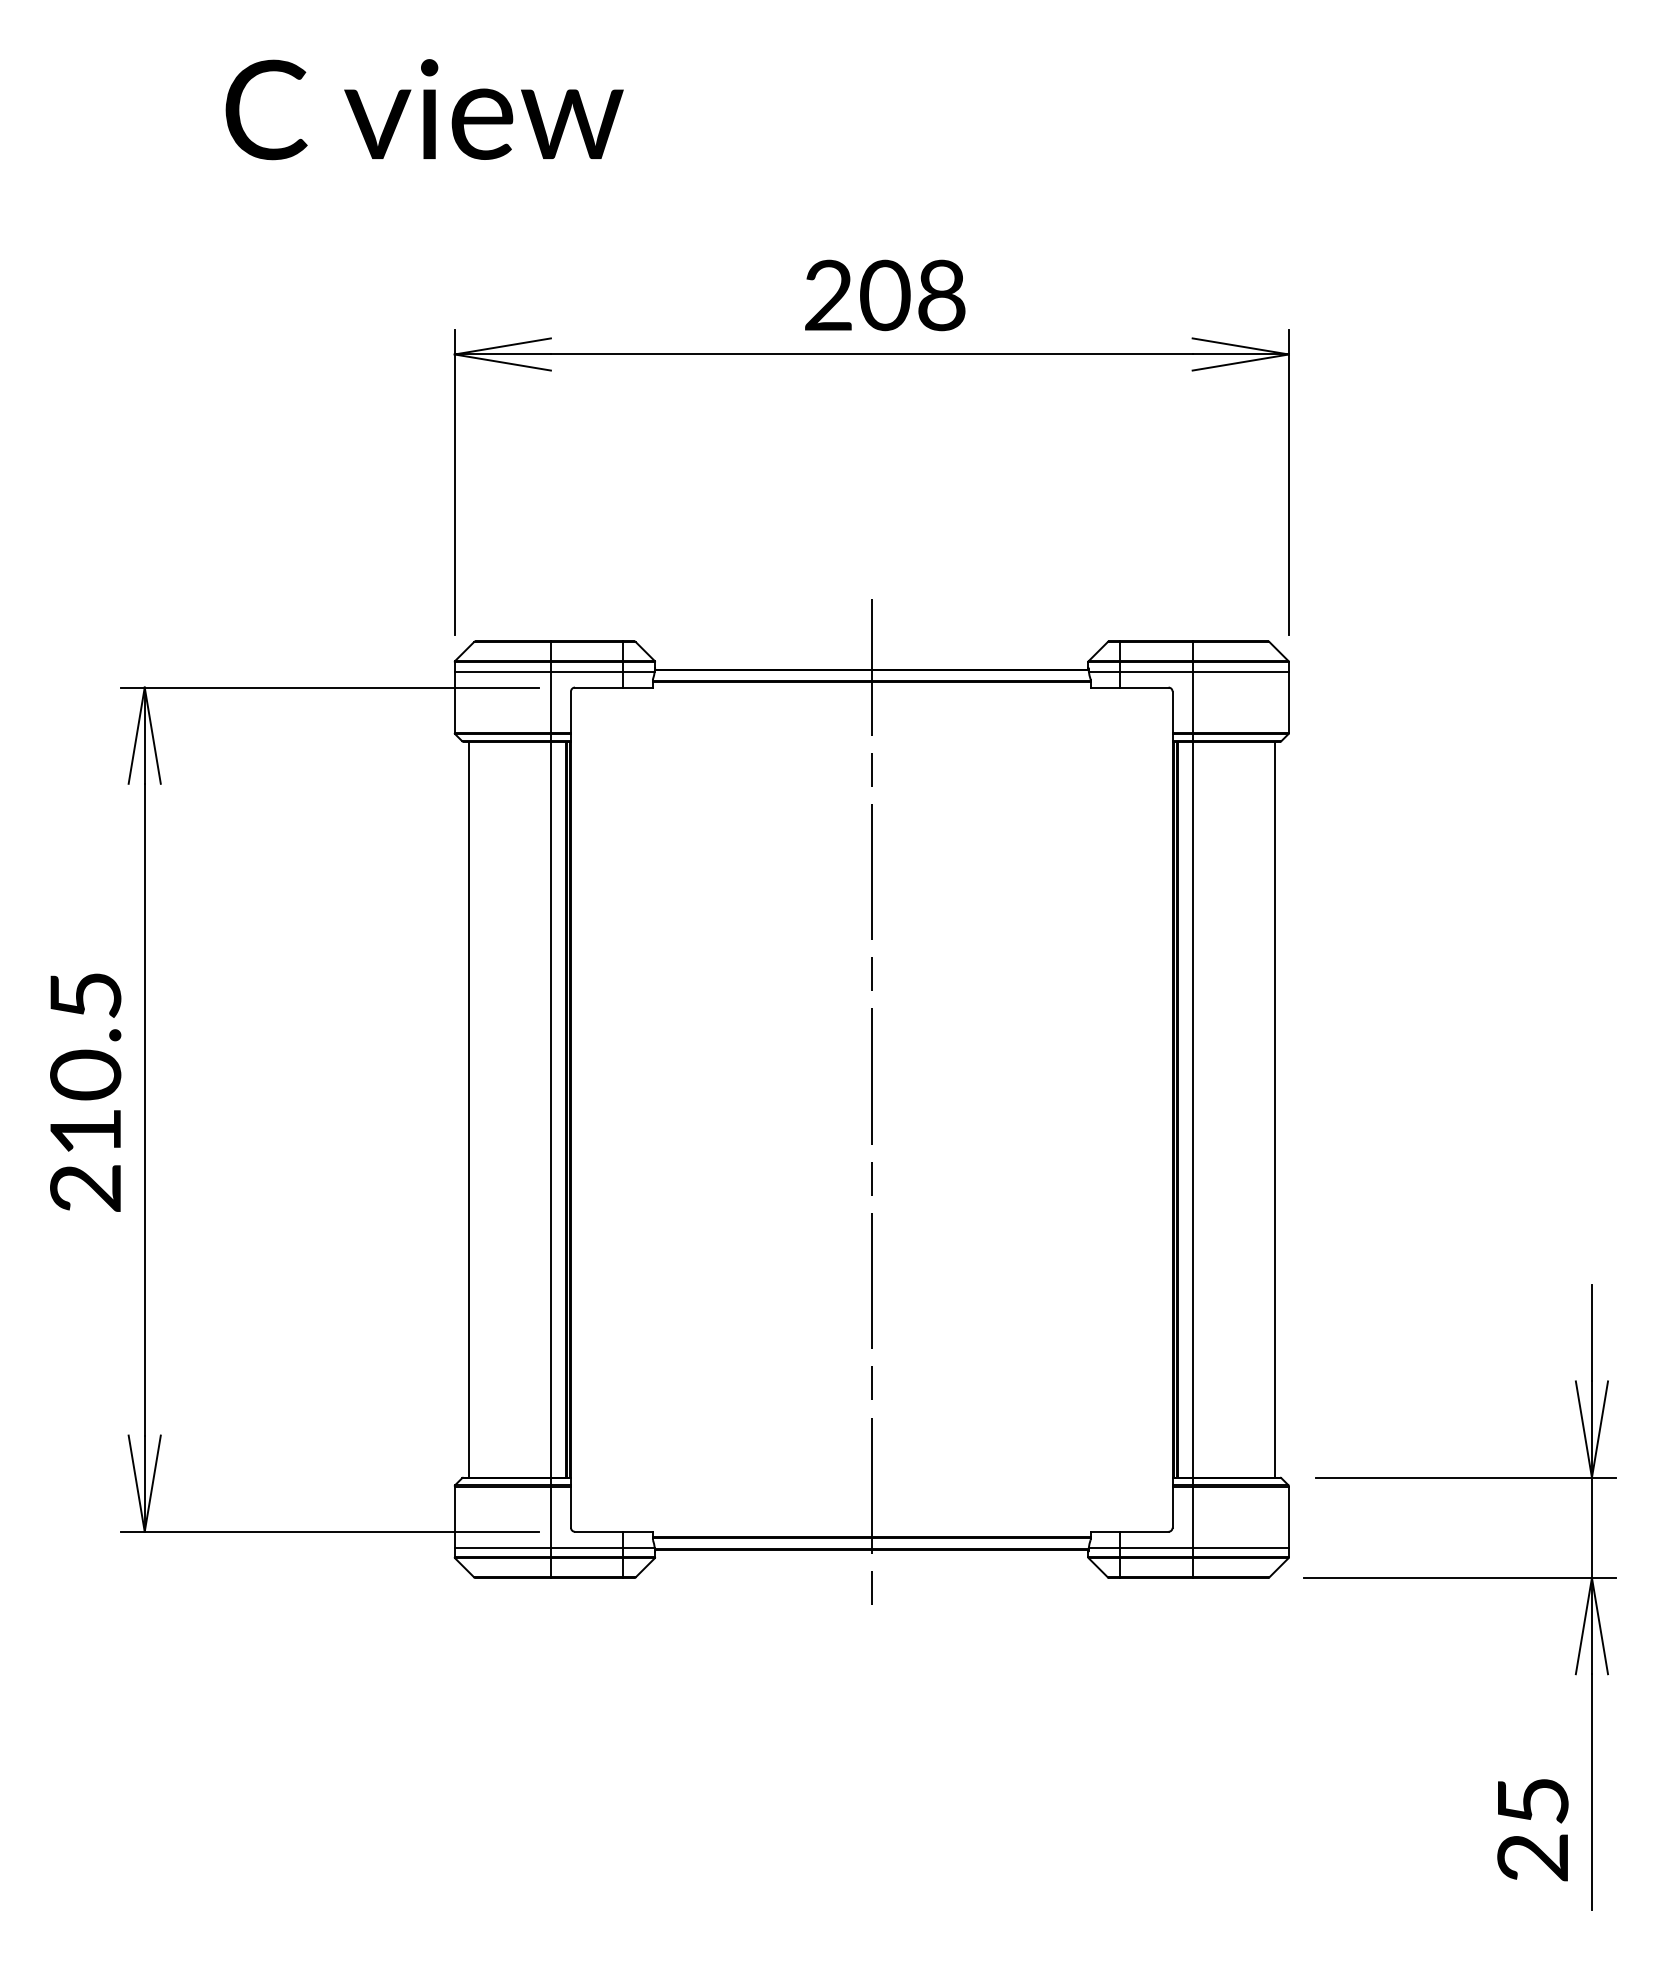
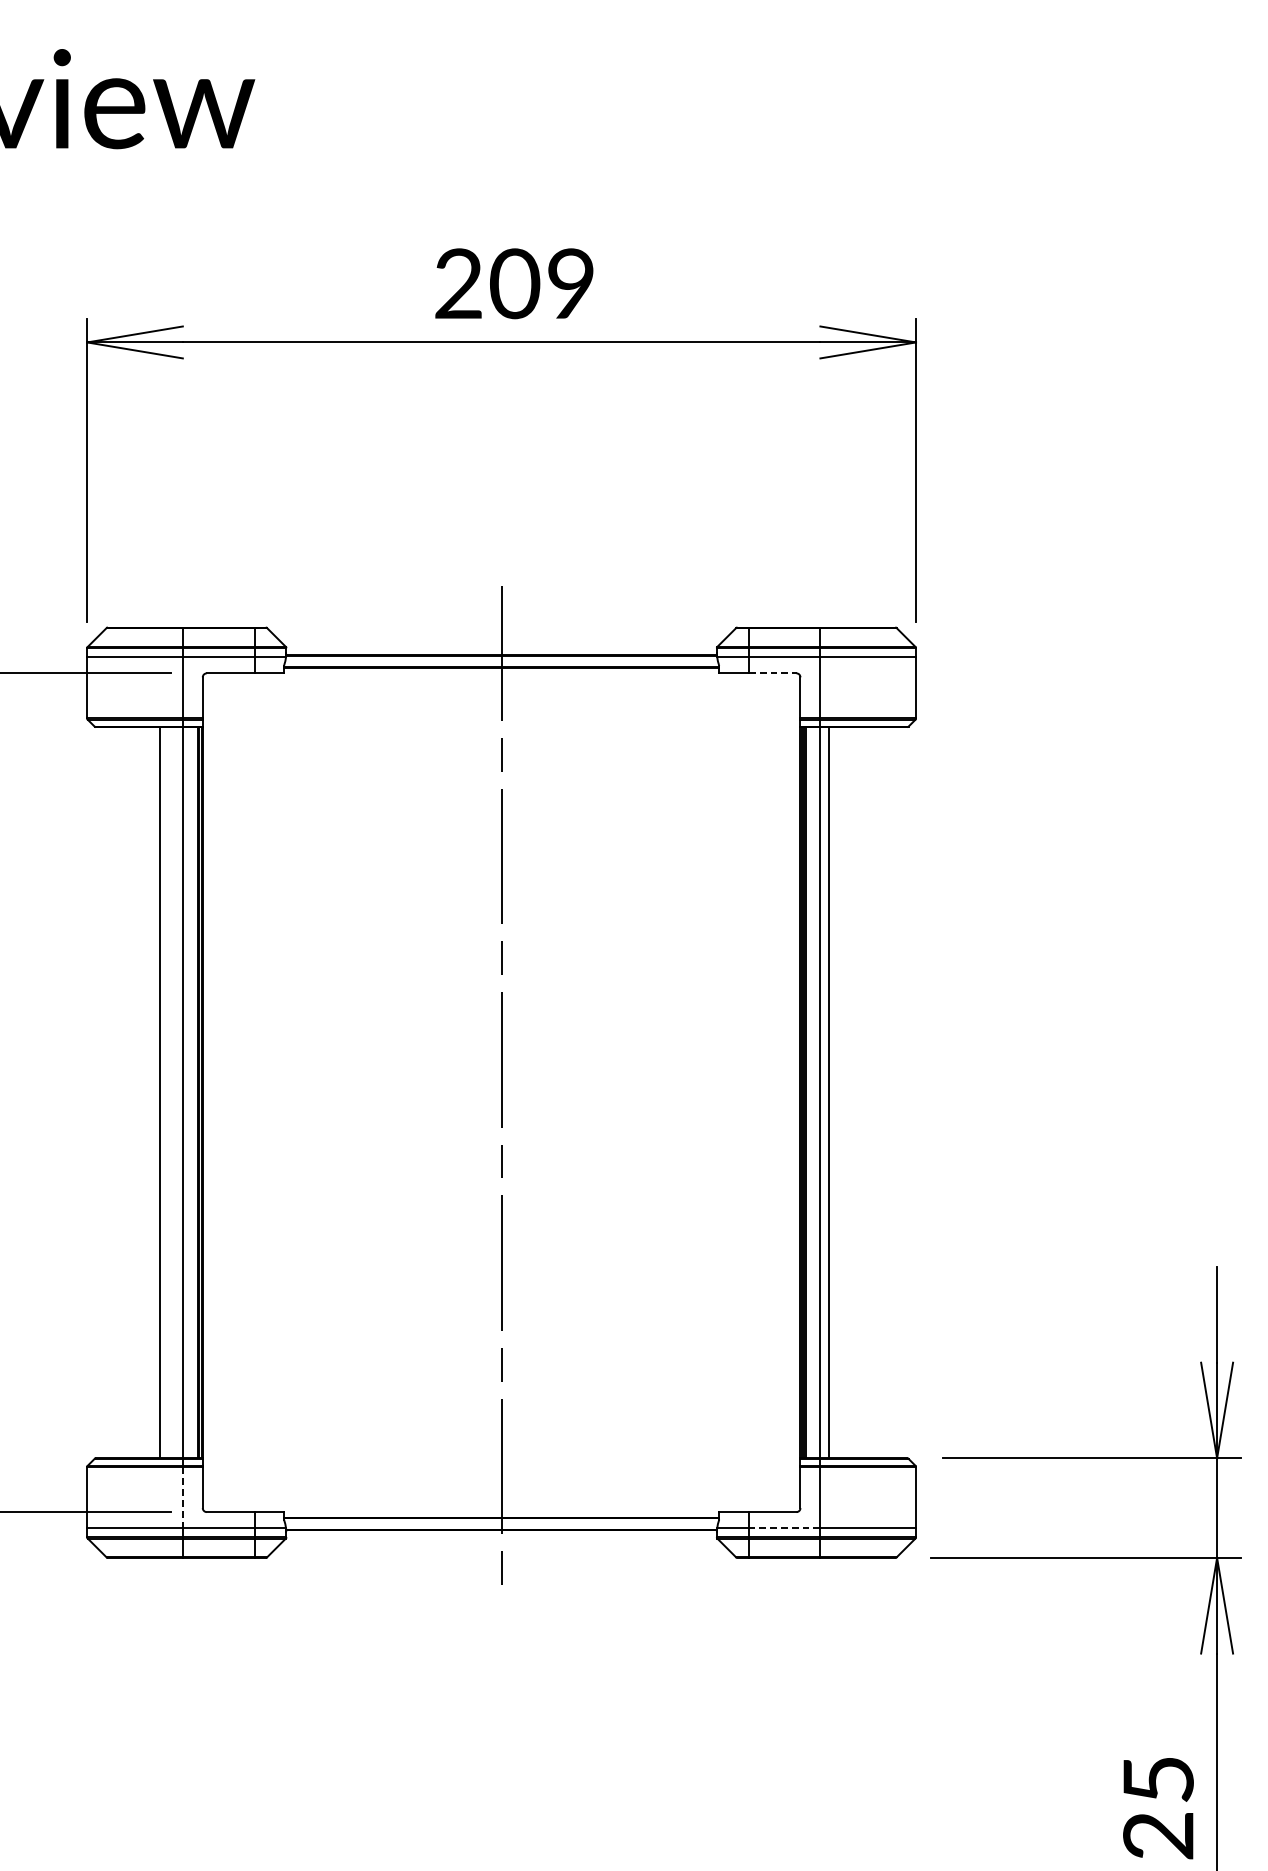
text: (941, 296) -> (570, 284), 208 -> 209
line: (1145, 687) -> (773, 673), solid -> dashed
line: (468, 1109) -> (159, 1092), moved
line: (1274, 1109) -> (828, 1092), moved
line: (550, 1517) -> (182, 1497), solid -> dashed
line: (1156, 1547) -> (784, 1527), solid -> dashed

